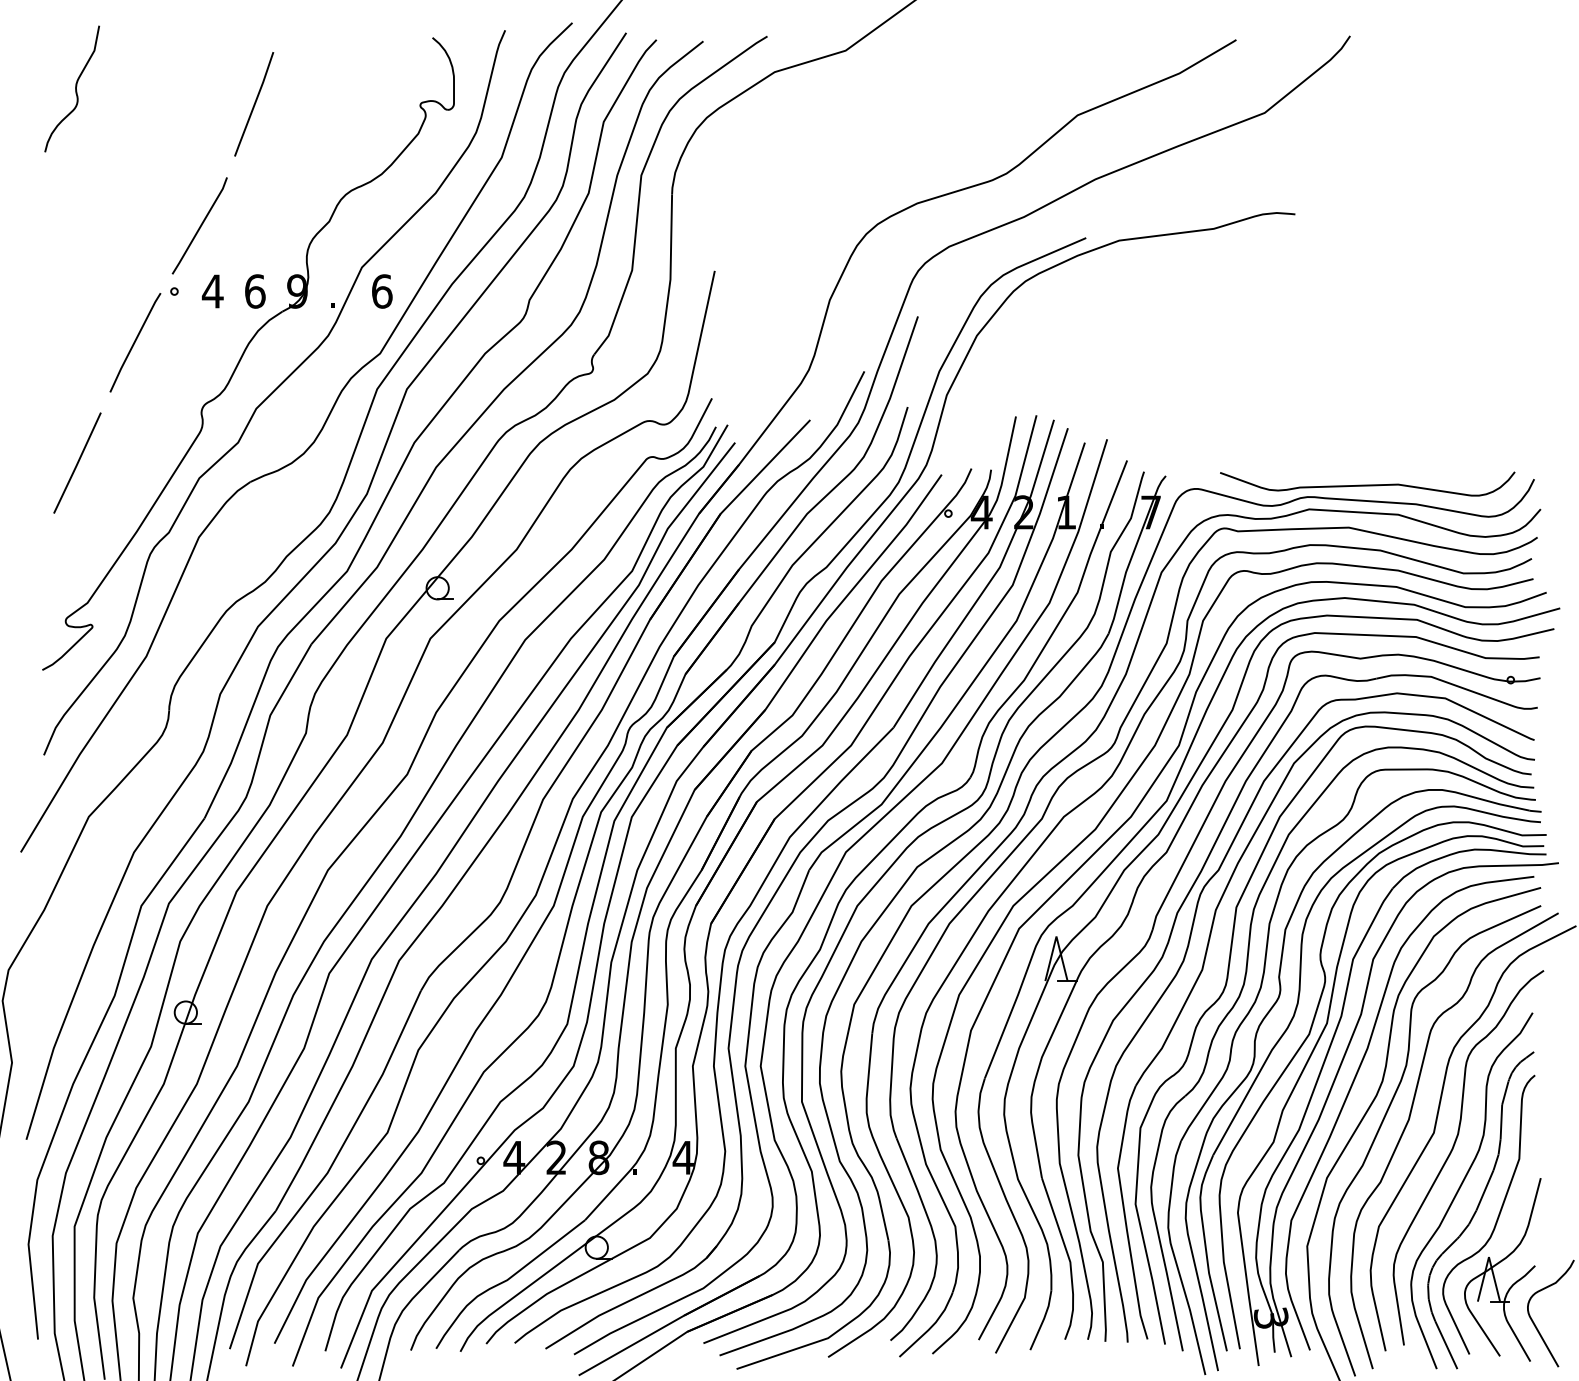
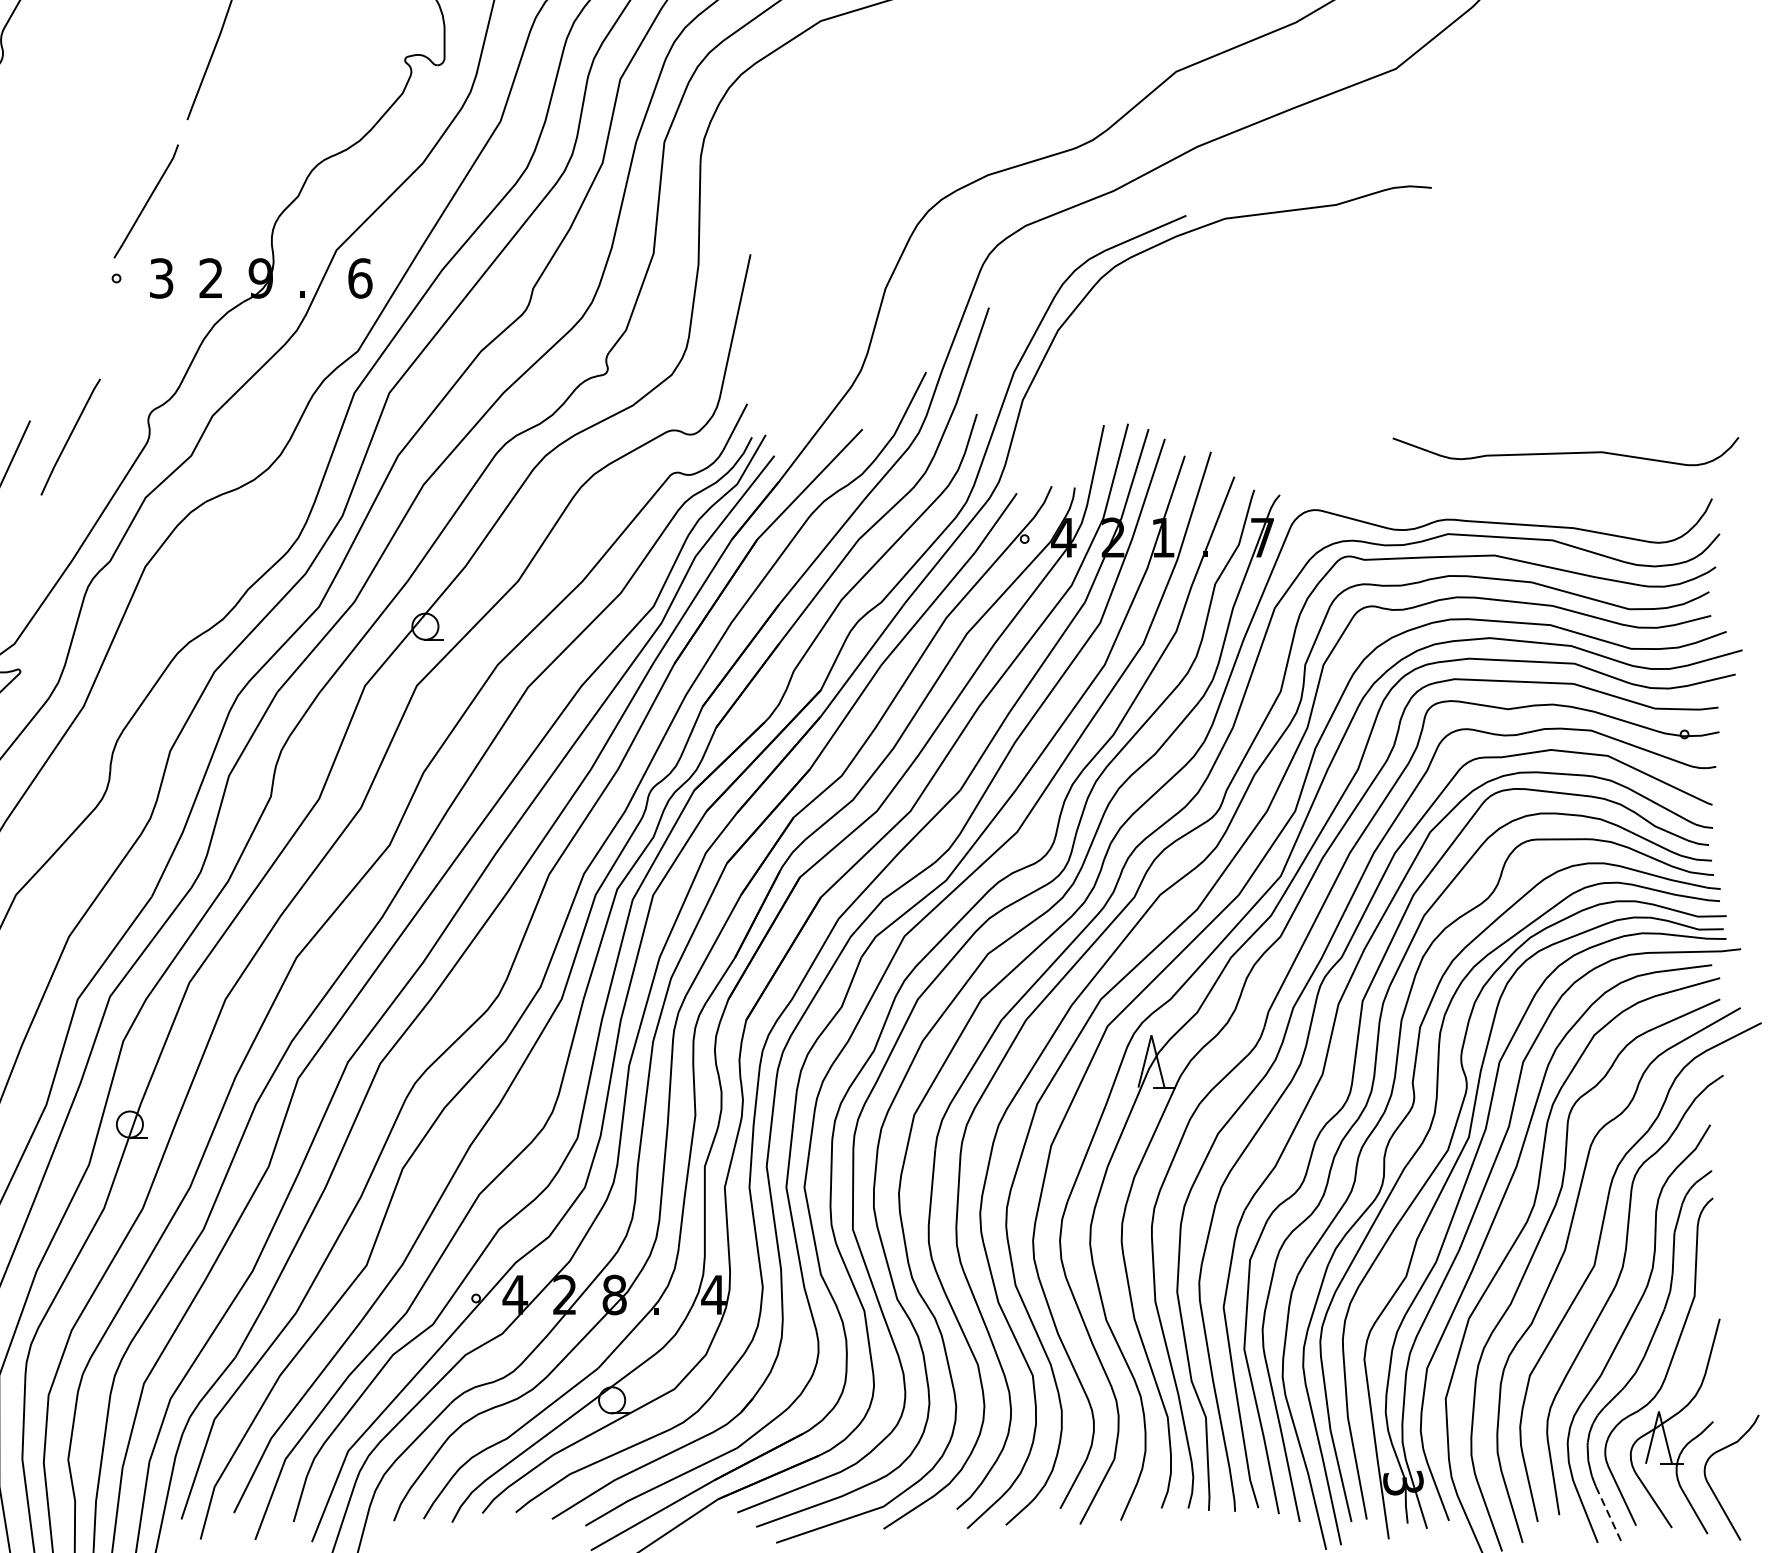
text: (212, 291) -> (161, 278), 4 -> 3
text: (255, 291) -> (211, 278), 6 -> 2
line: (135, 342) -> (70, 436), moved
curve: (1367, 484) -> (1565, 452), moved
line: (1446, 1345) -> (1609, 1515), solid -> dashed

